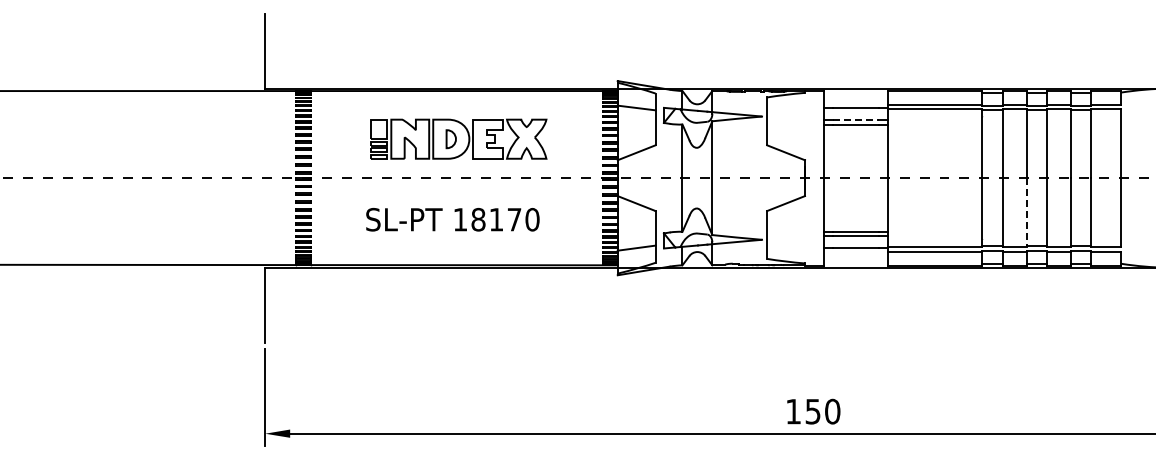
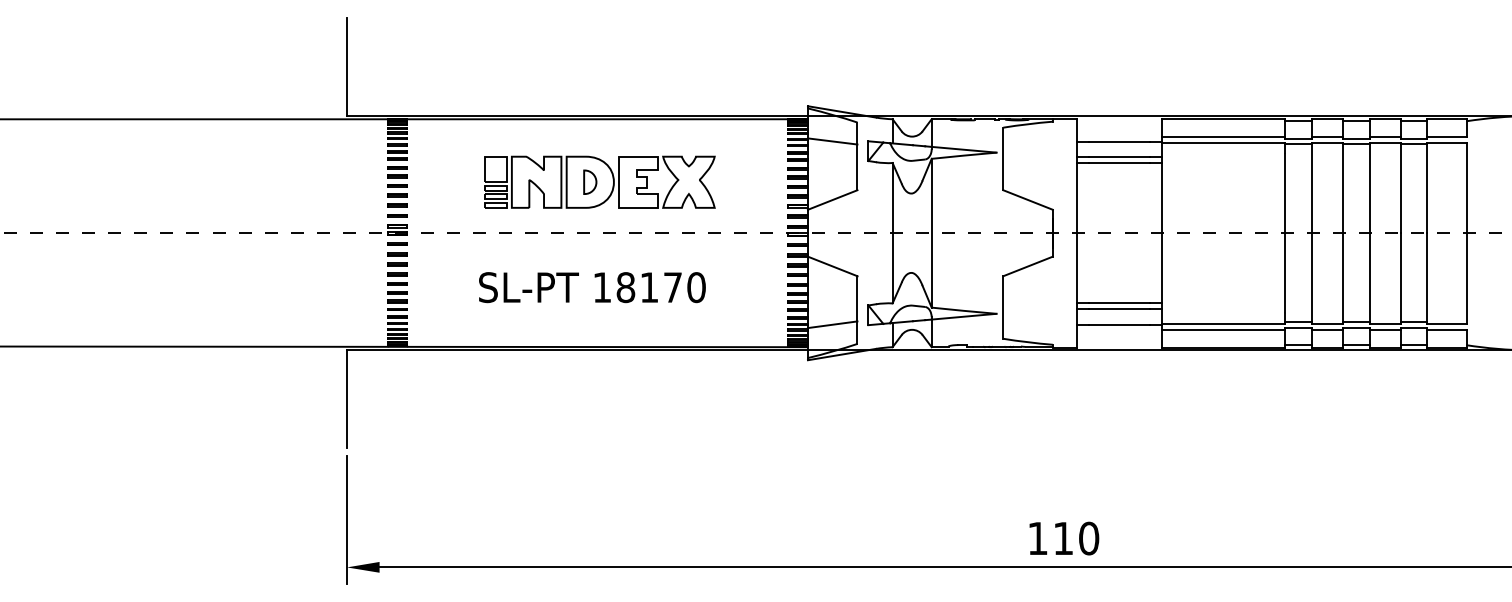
line: (856, 120) -> (1120, 157), dashed -> solid
line: (1026, 212) -> (1342, 278), dashed -> solid
text: (812, 411) -> (1062, 538), 150 -> 110

